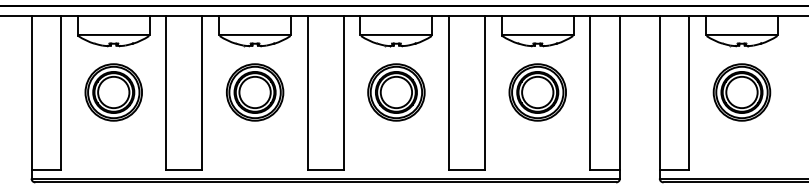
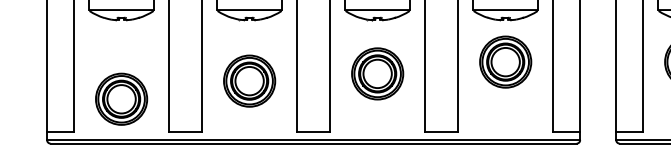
part: (113, 92) -> (121, 99), moved
part: (255, 92) -> (249, 81), moved
part: (396, 92) -> (377, 73), moved

